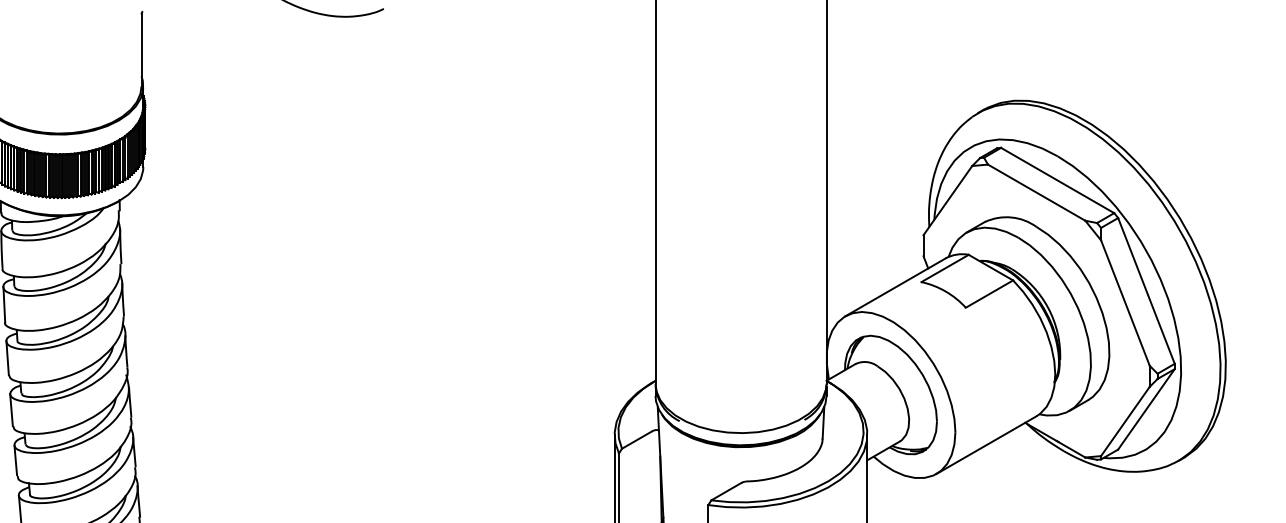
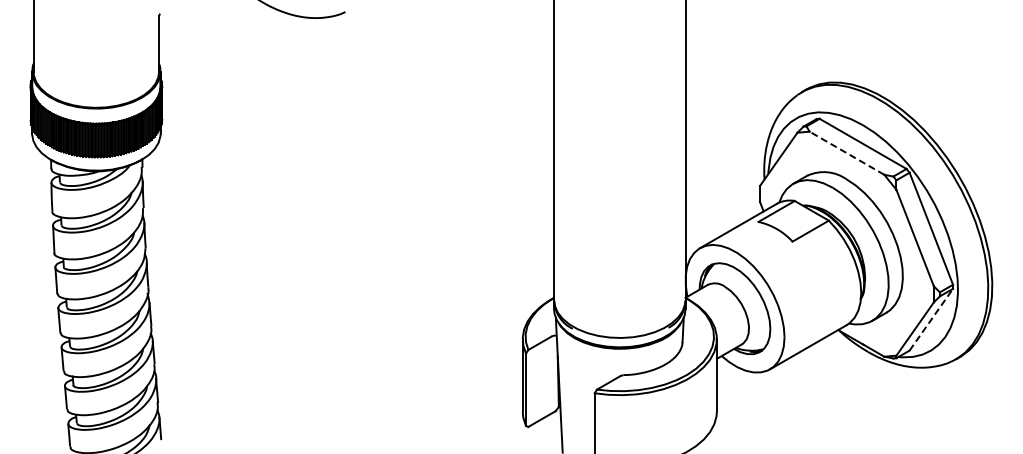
line: (1036, 191) -> (846, 152), solid -> dashed
line: (1146, 409) -> (931, 319), solid -> dashed

